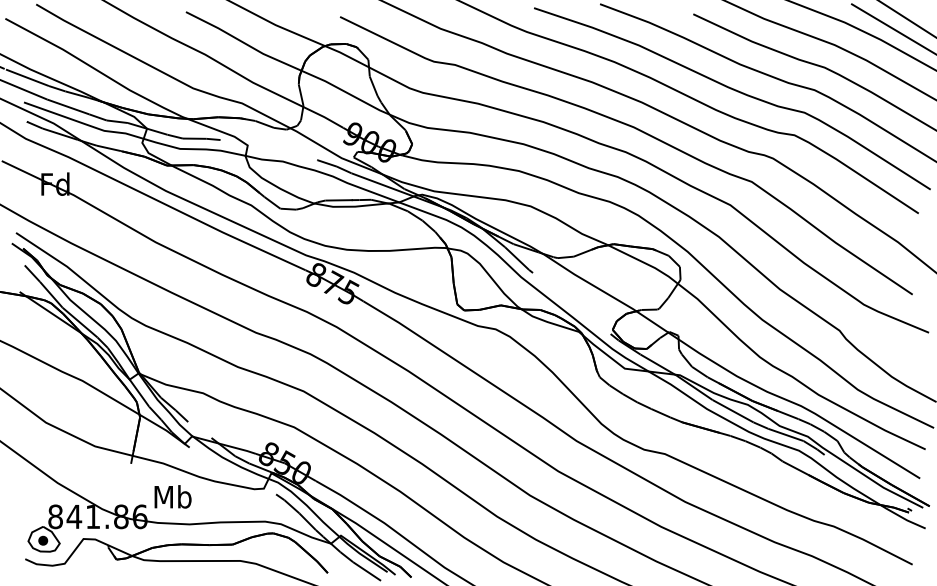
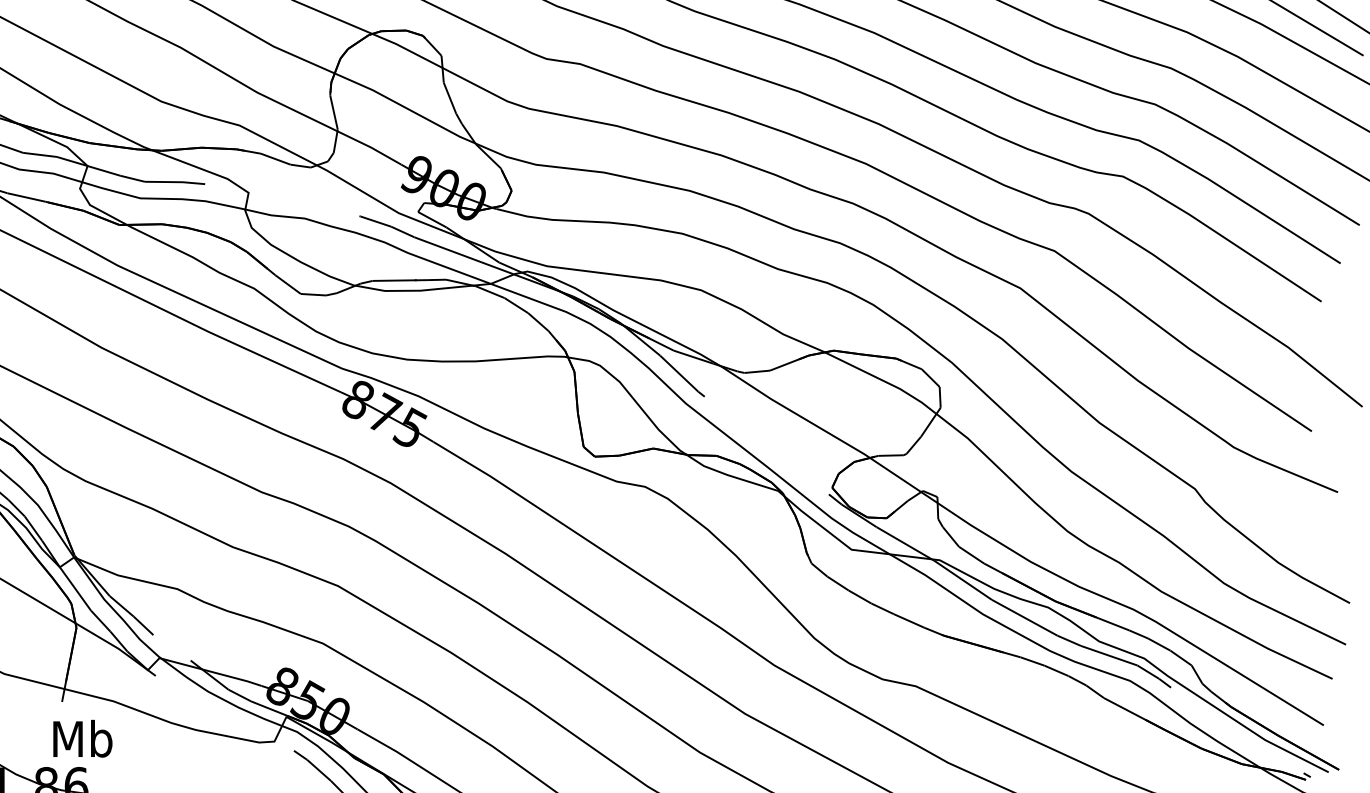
text: (172, 496) -> (81, 738), moved

